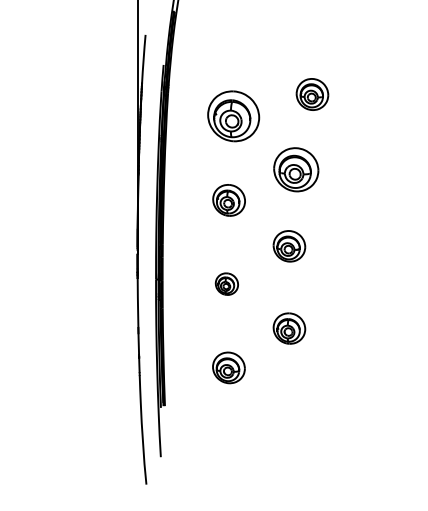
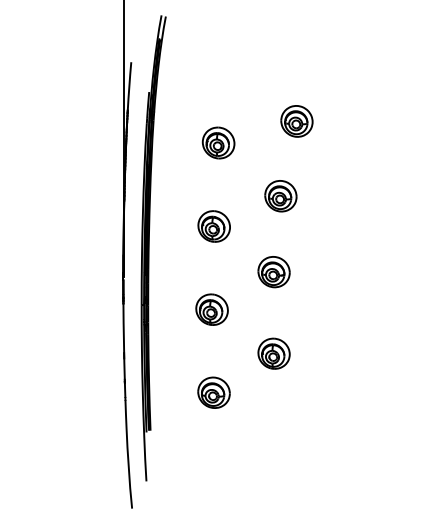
part: (233, 115) -> (218, 142), size x0.62
part: (295, 170) -> (280, 196), size x0.71
part: (226, 284) -> (211, 309), size x1.43

